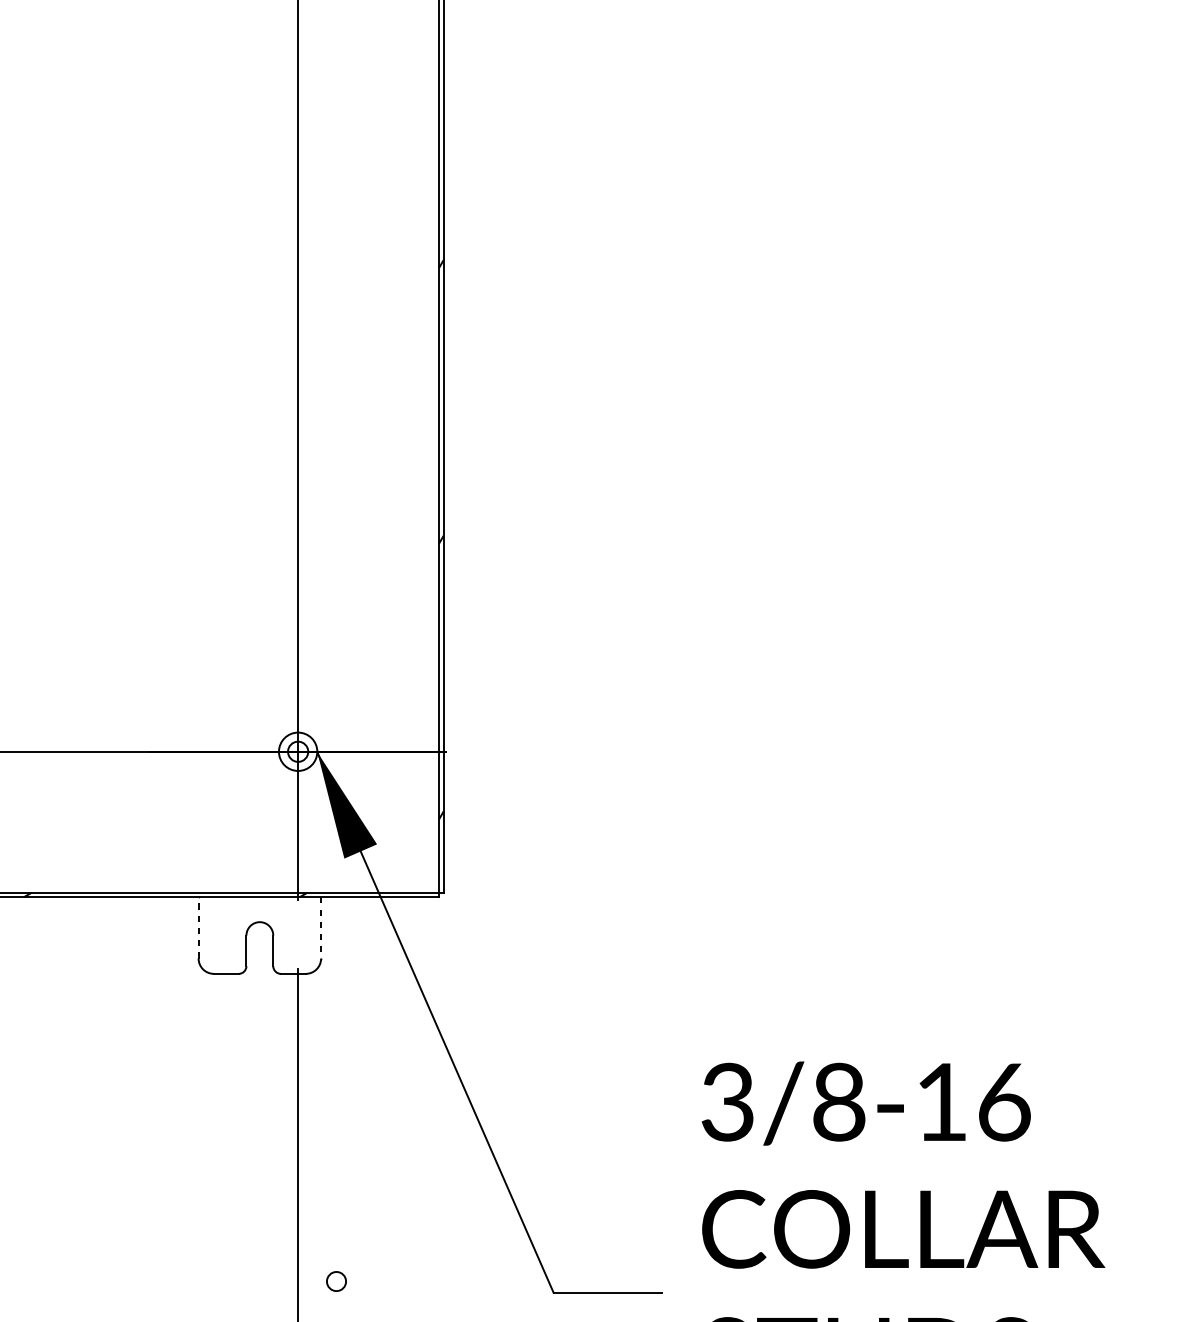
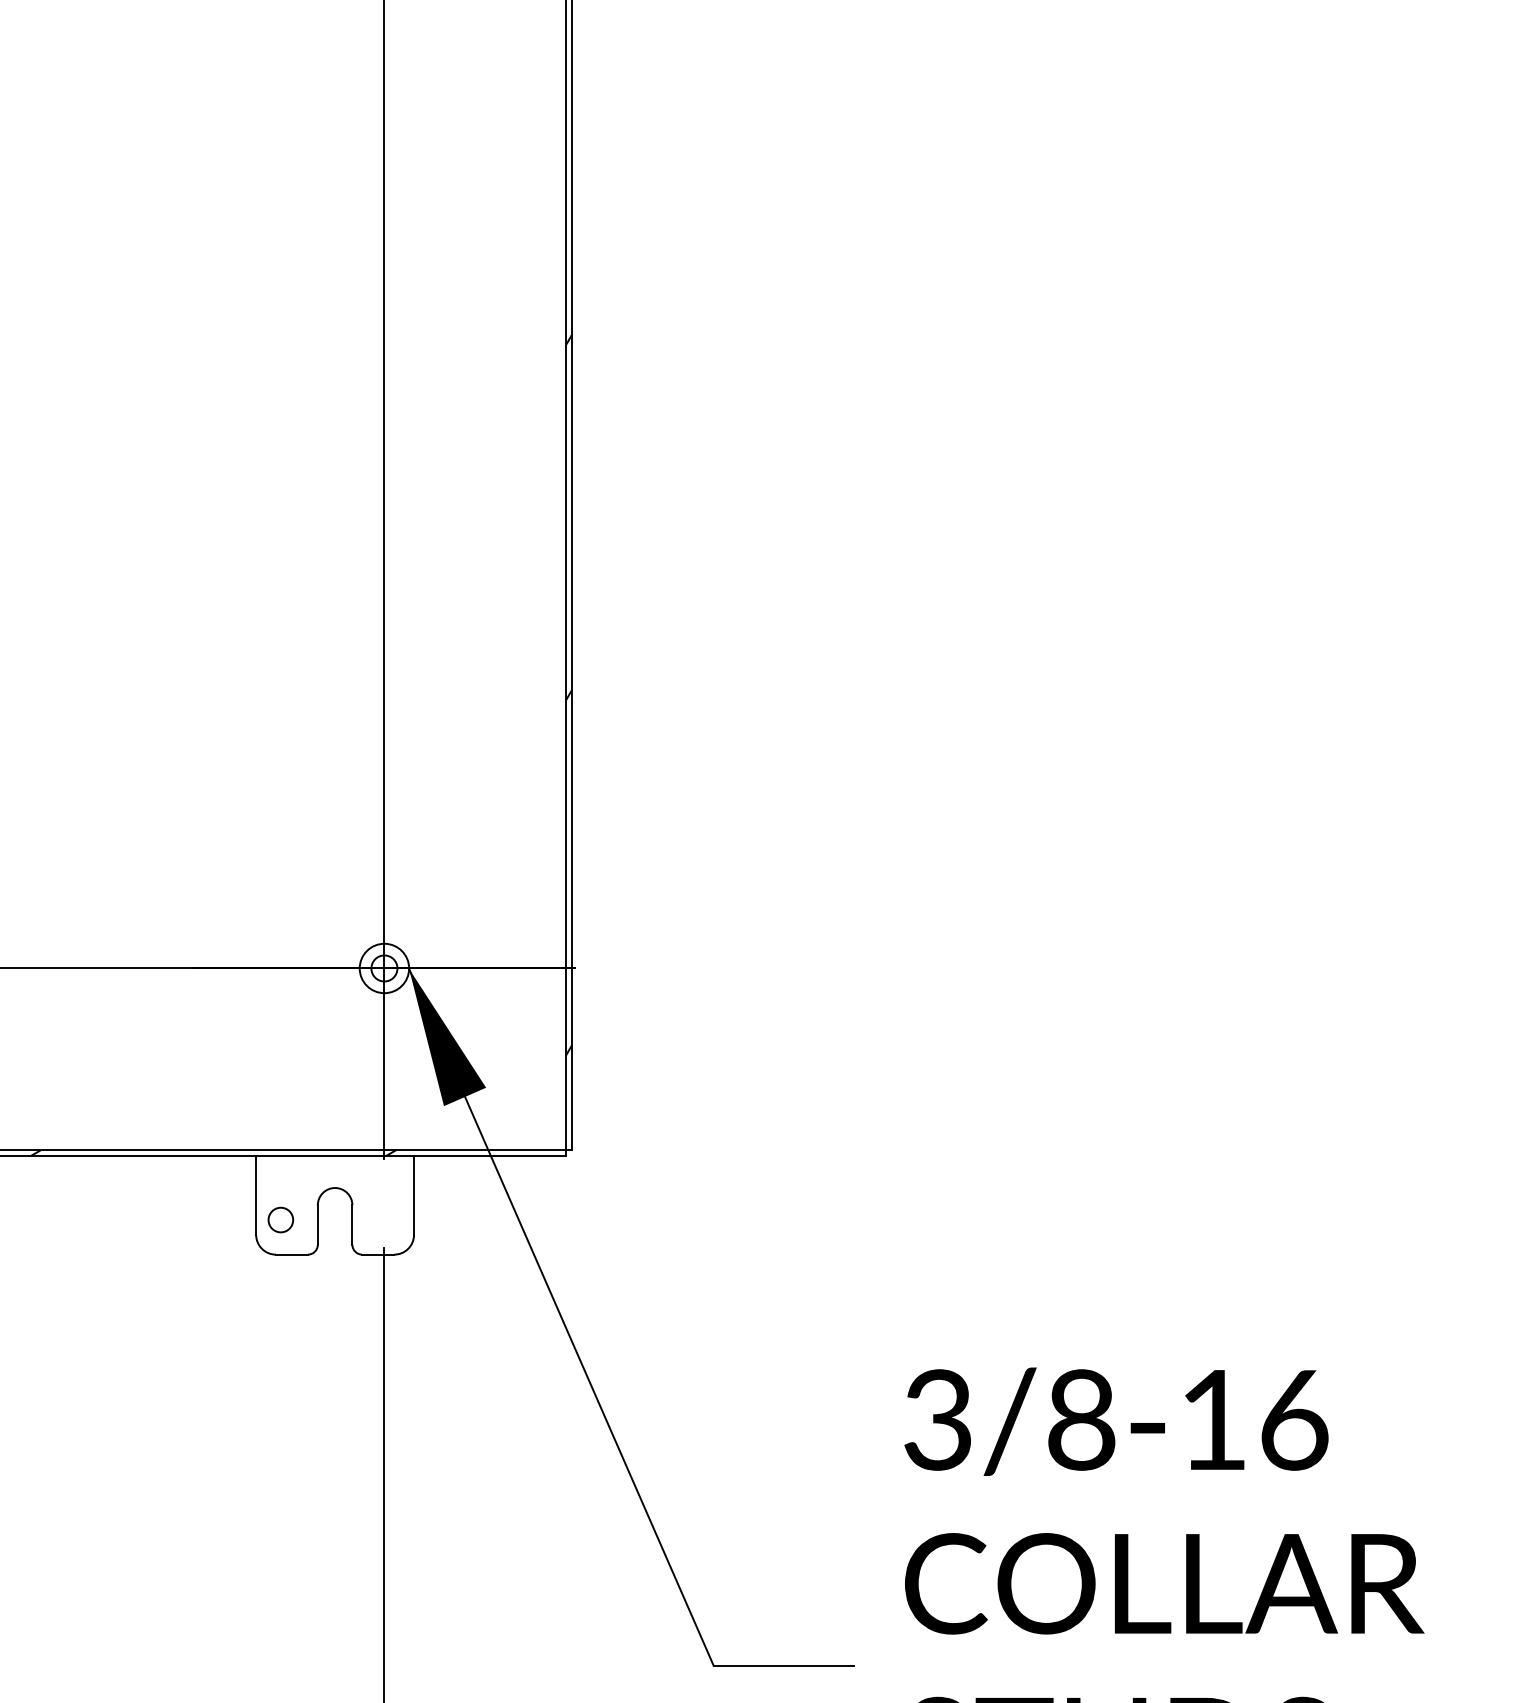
line: (198, 927) -> (256, 1194), dashed -> solid
line: (321, 927) -> (414, 1195), dashed -> solid
circle: (336, 1281) -> (280, 1219), moved

